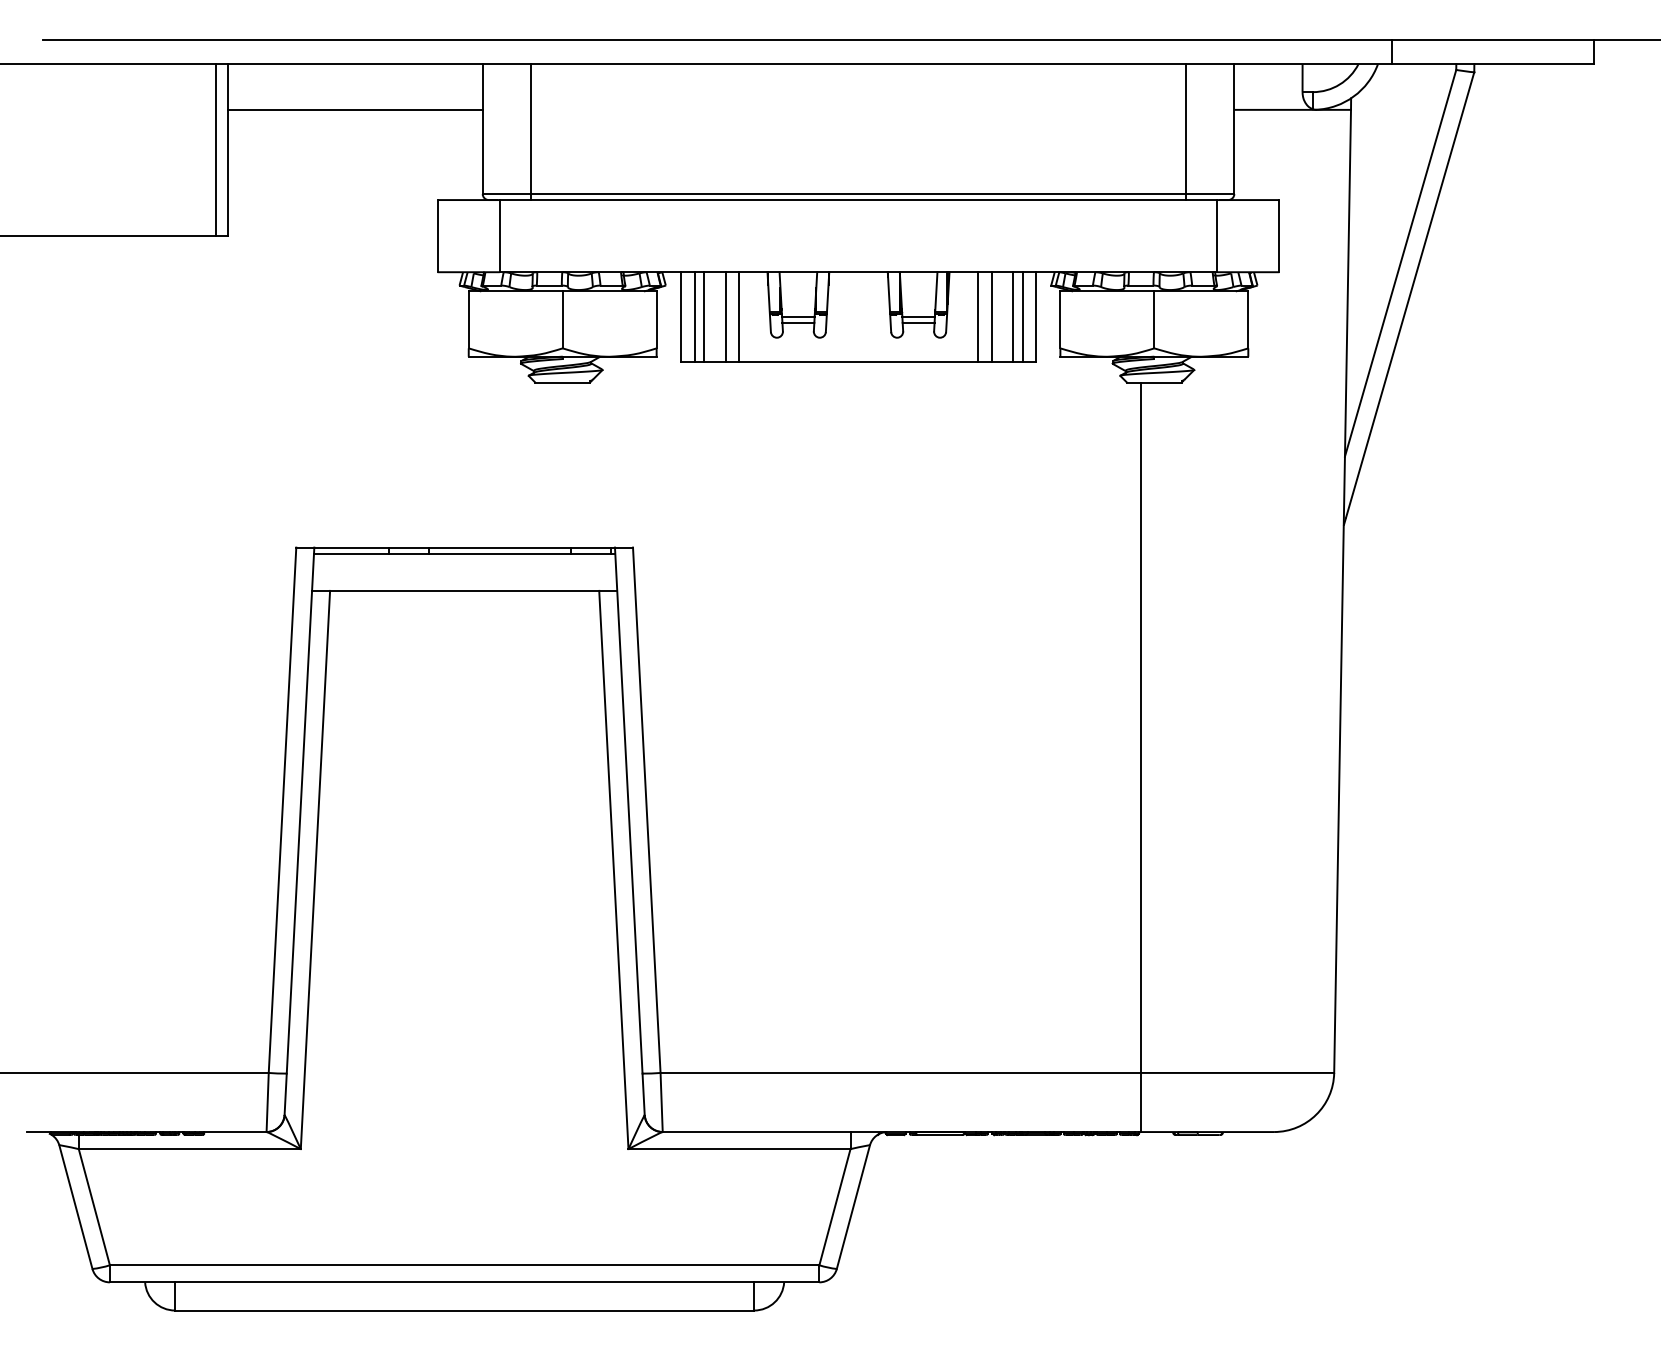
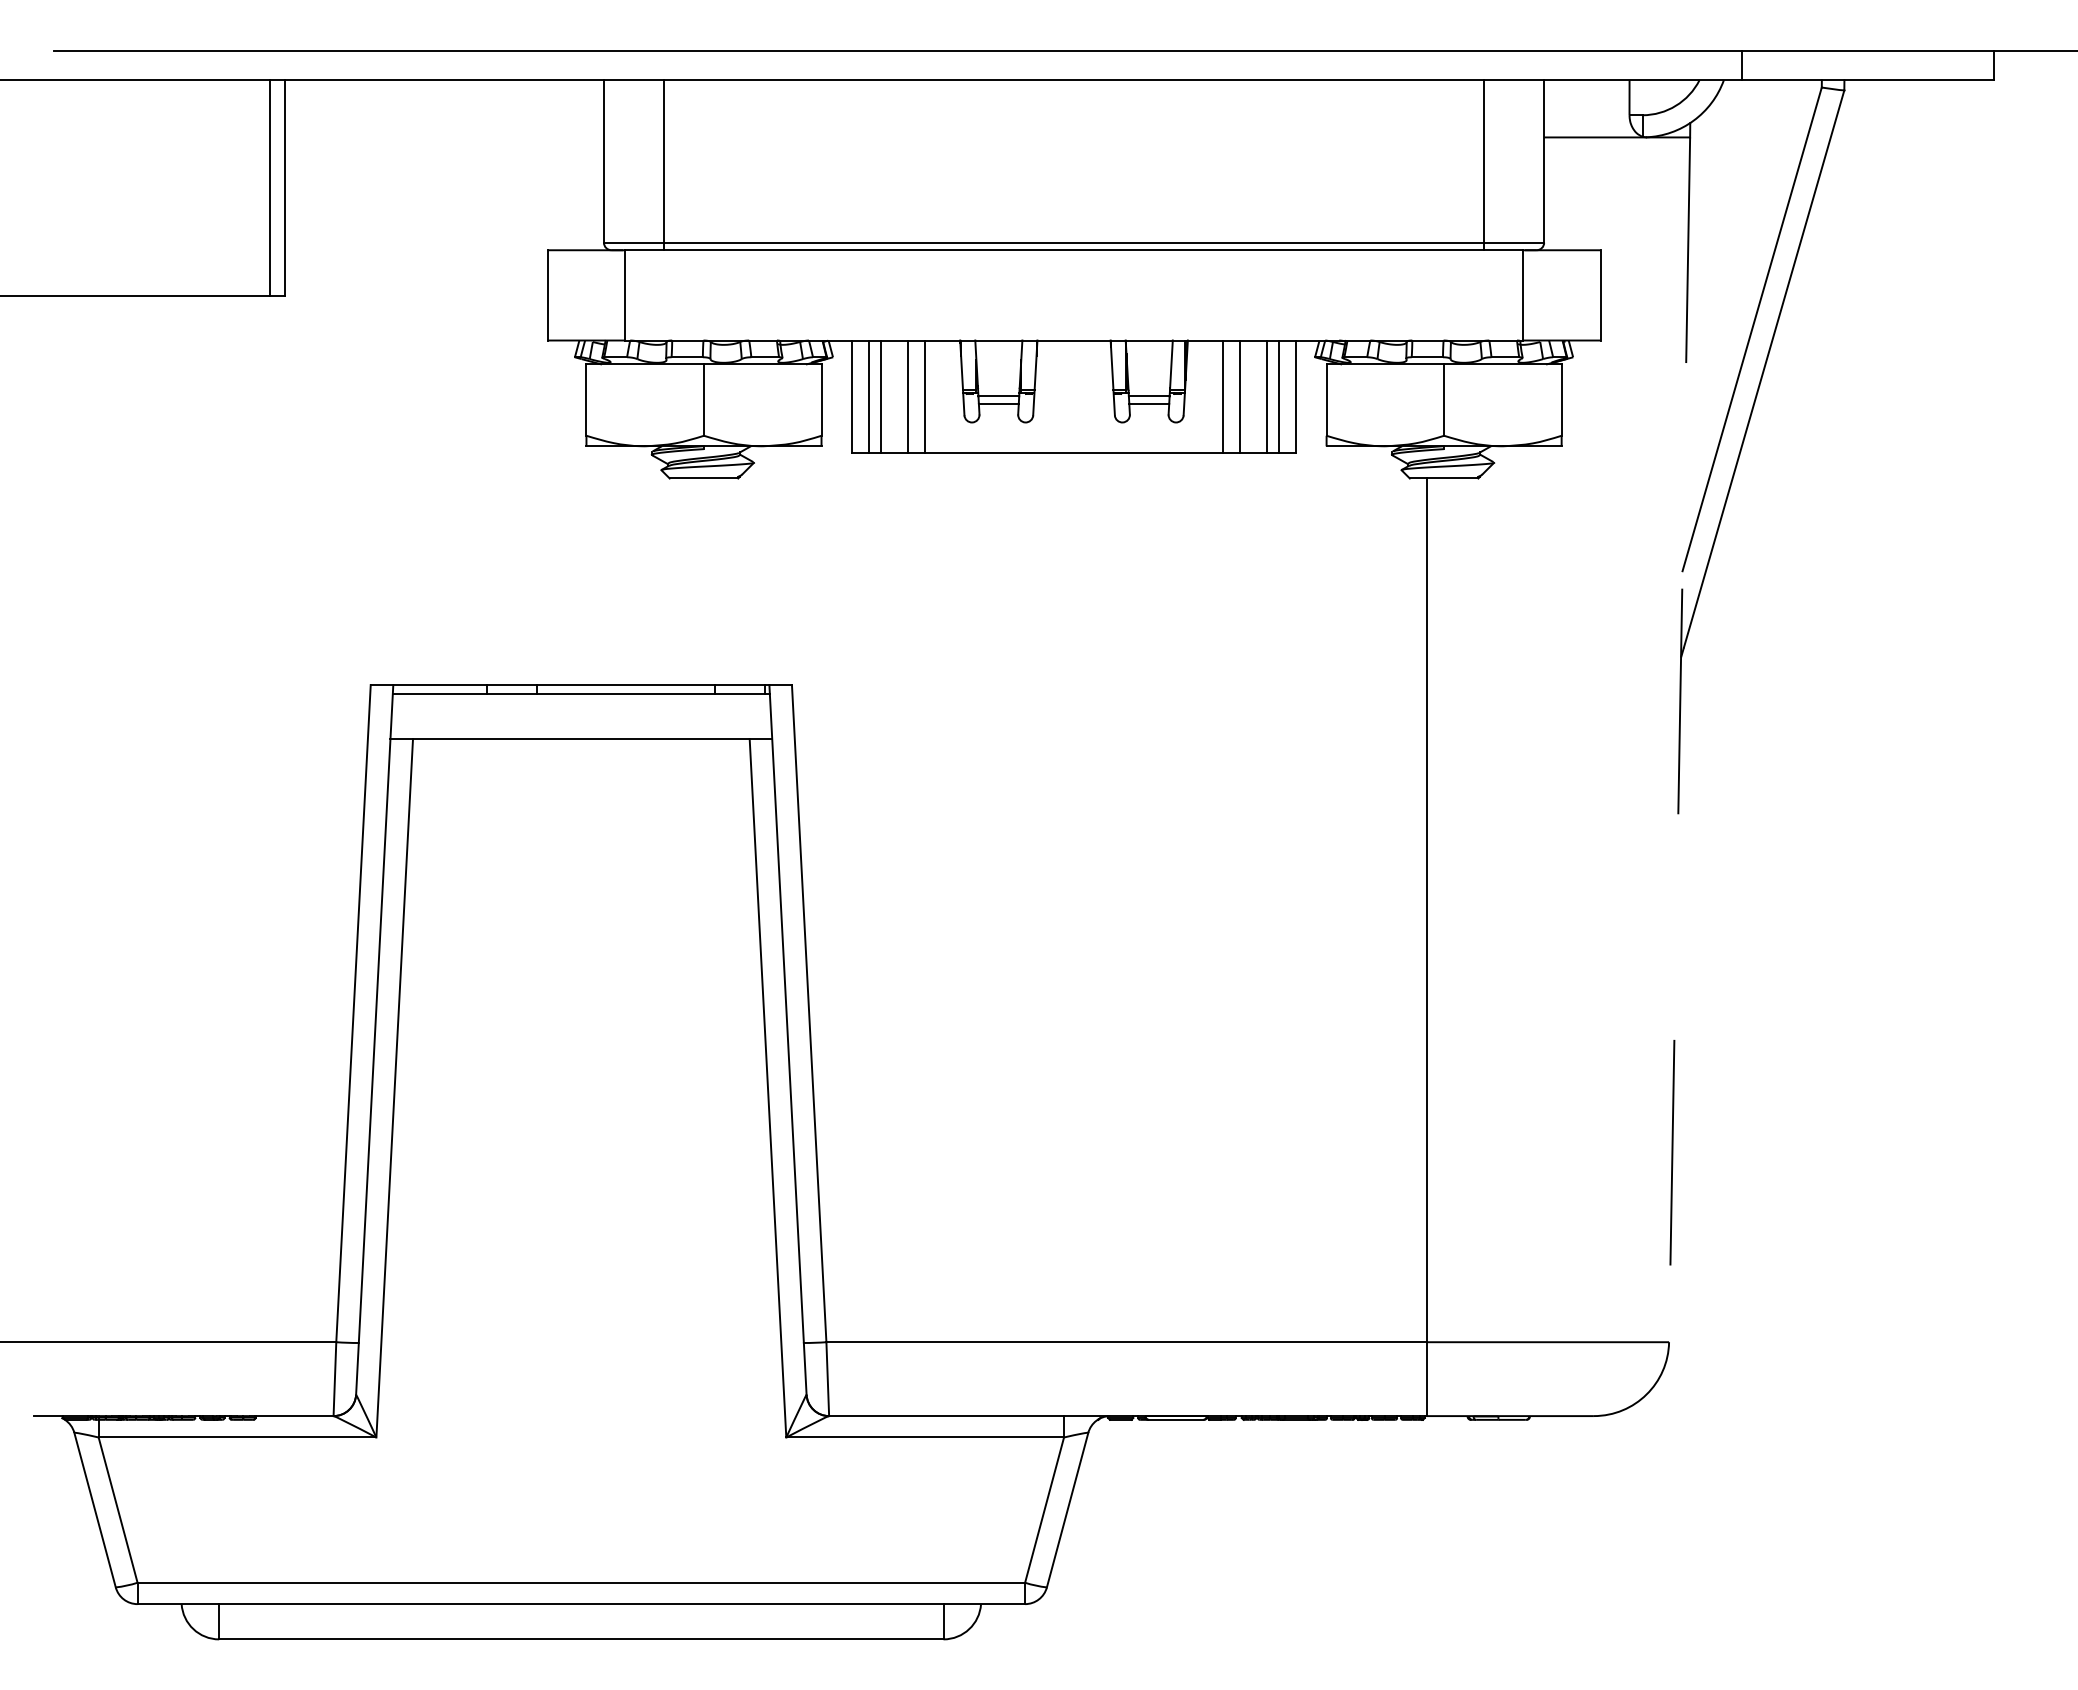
line: (354, 109) -> (443, 137), removed
line: (1342, 591) -> (1679, 740), solid -> dashed

